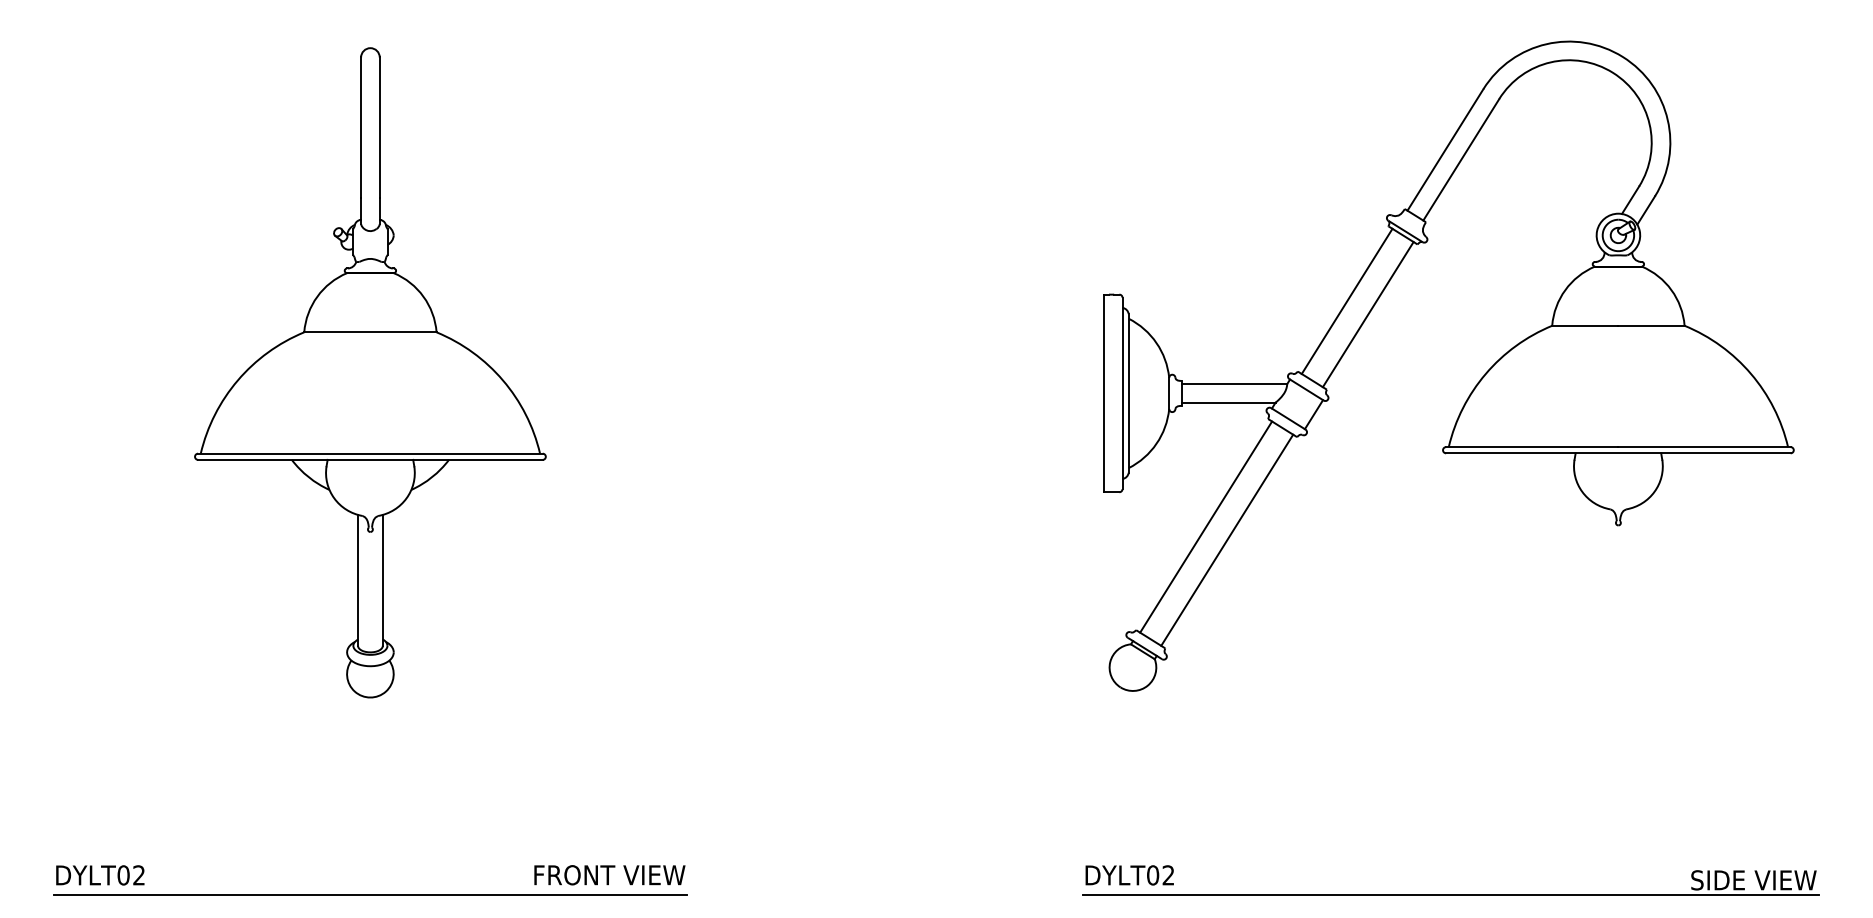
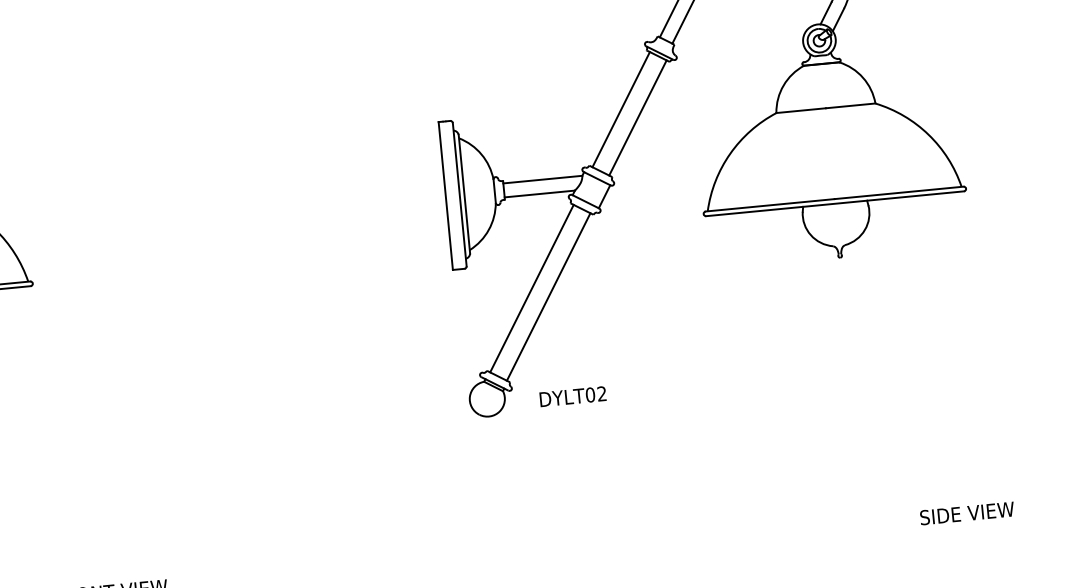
text: (1129, 875) -> (572, 396), moved
line: (1450, 895) -> (741, 546), removed

